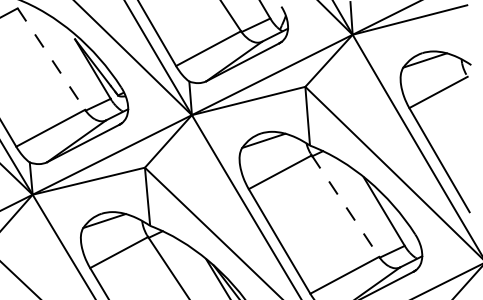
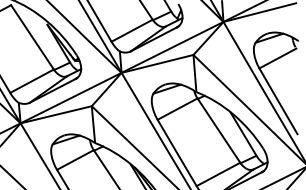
line: (51, 59) -> (32, 37), dashed -> solid
line: (344, 205) -> (218, 130), dashed -> solid

